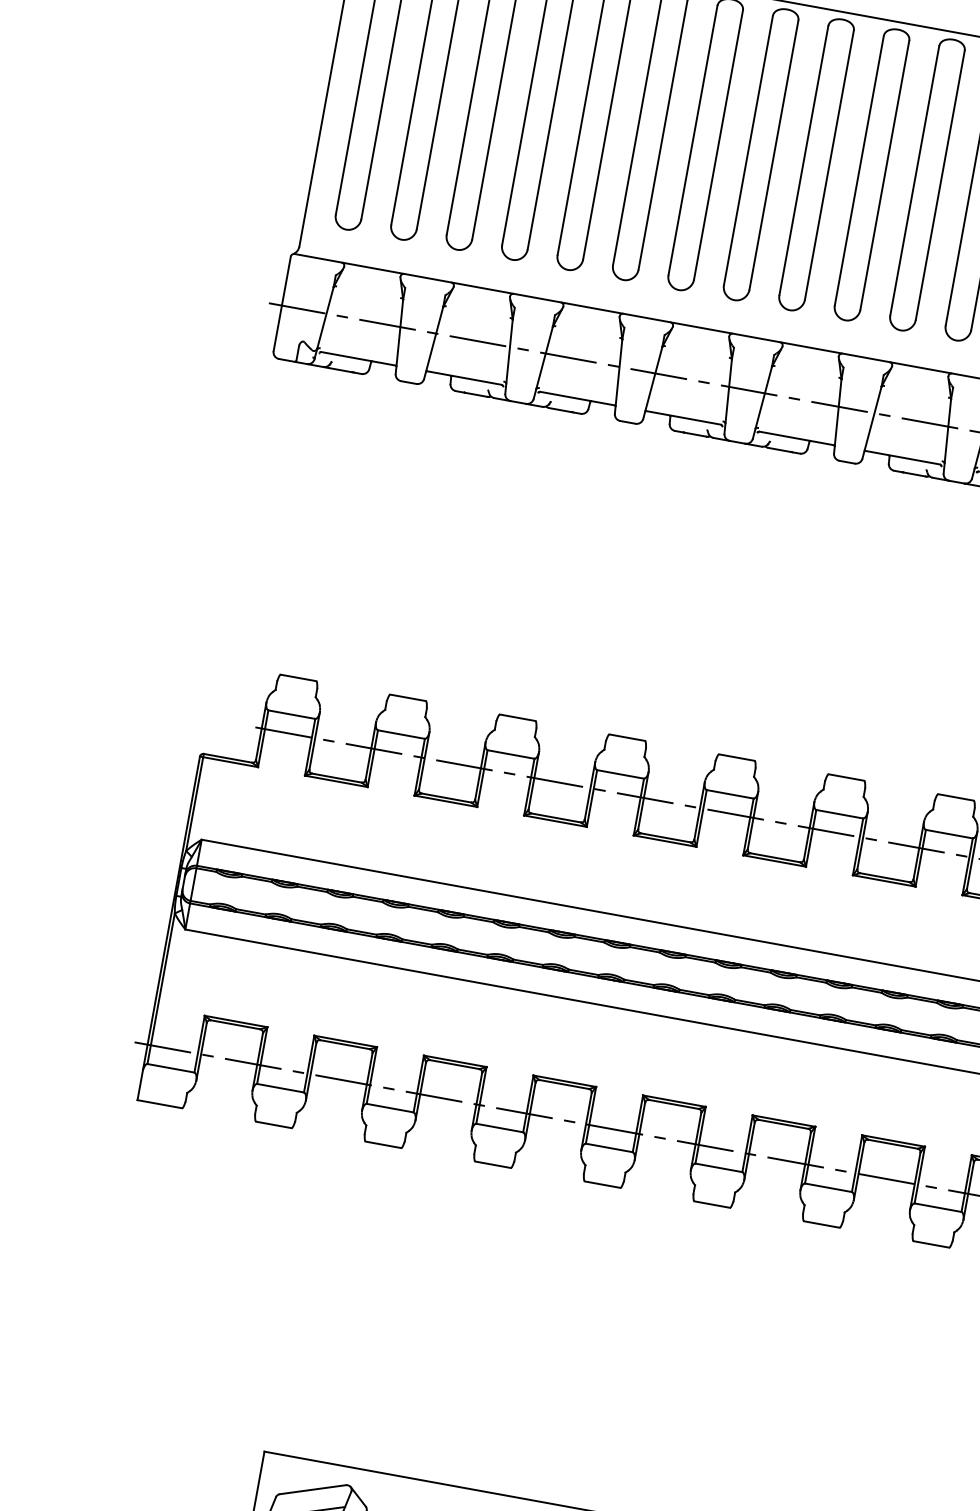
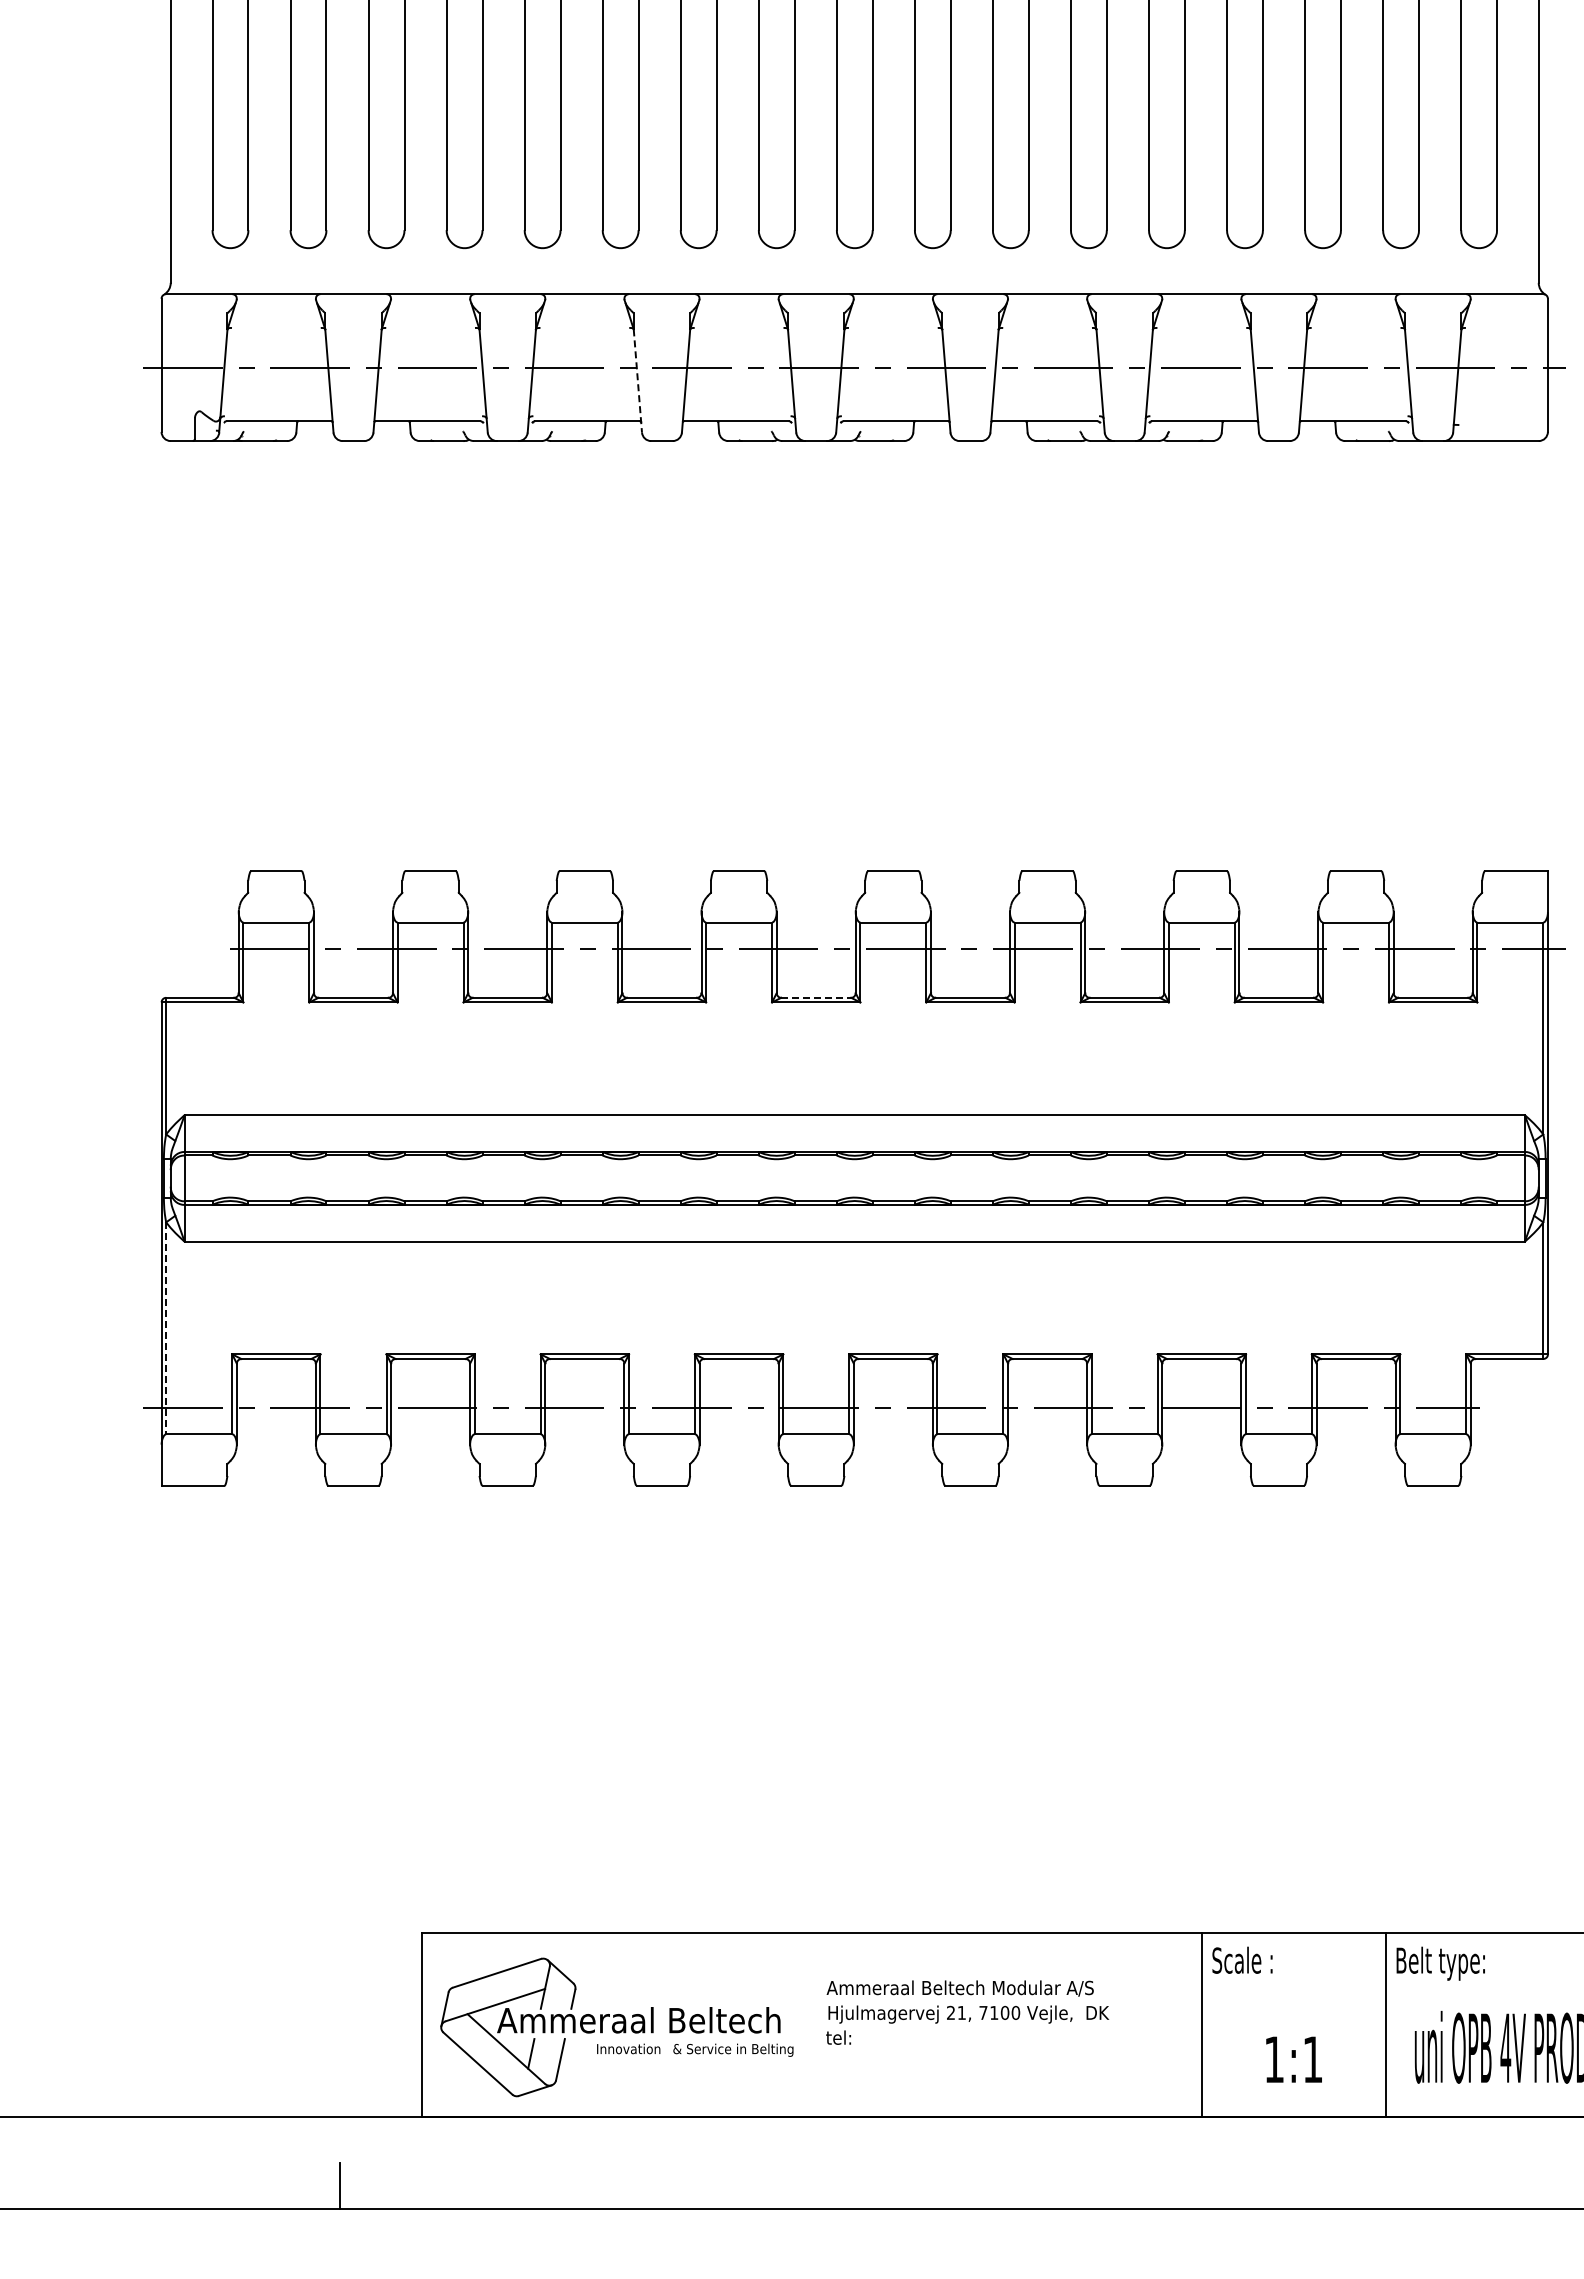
line: (618, 376) -> (637, 381), solid -> dashed
line: (665, 837) -> (816, 997), solid -> dashed
line: (161, 988) -> (166, 1328), solid -> dashed

